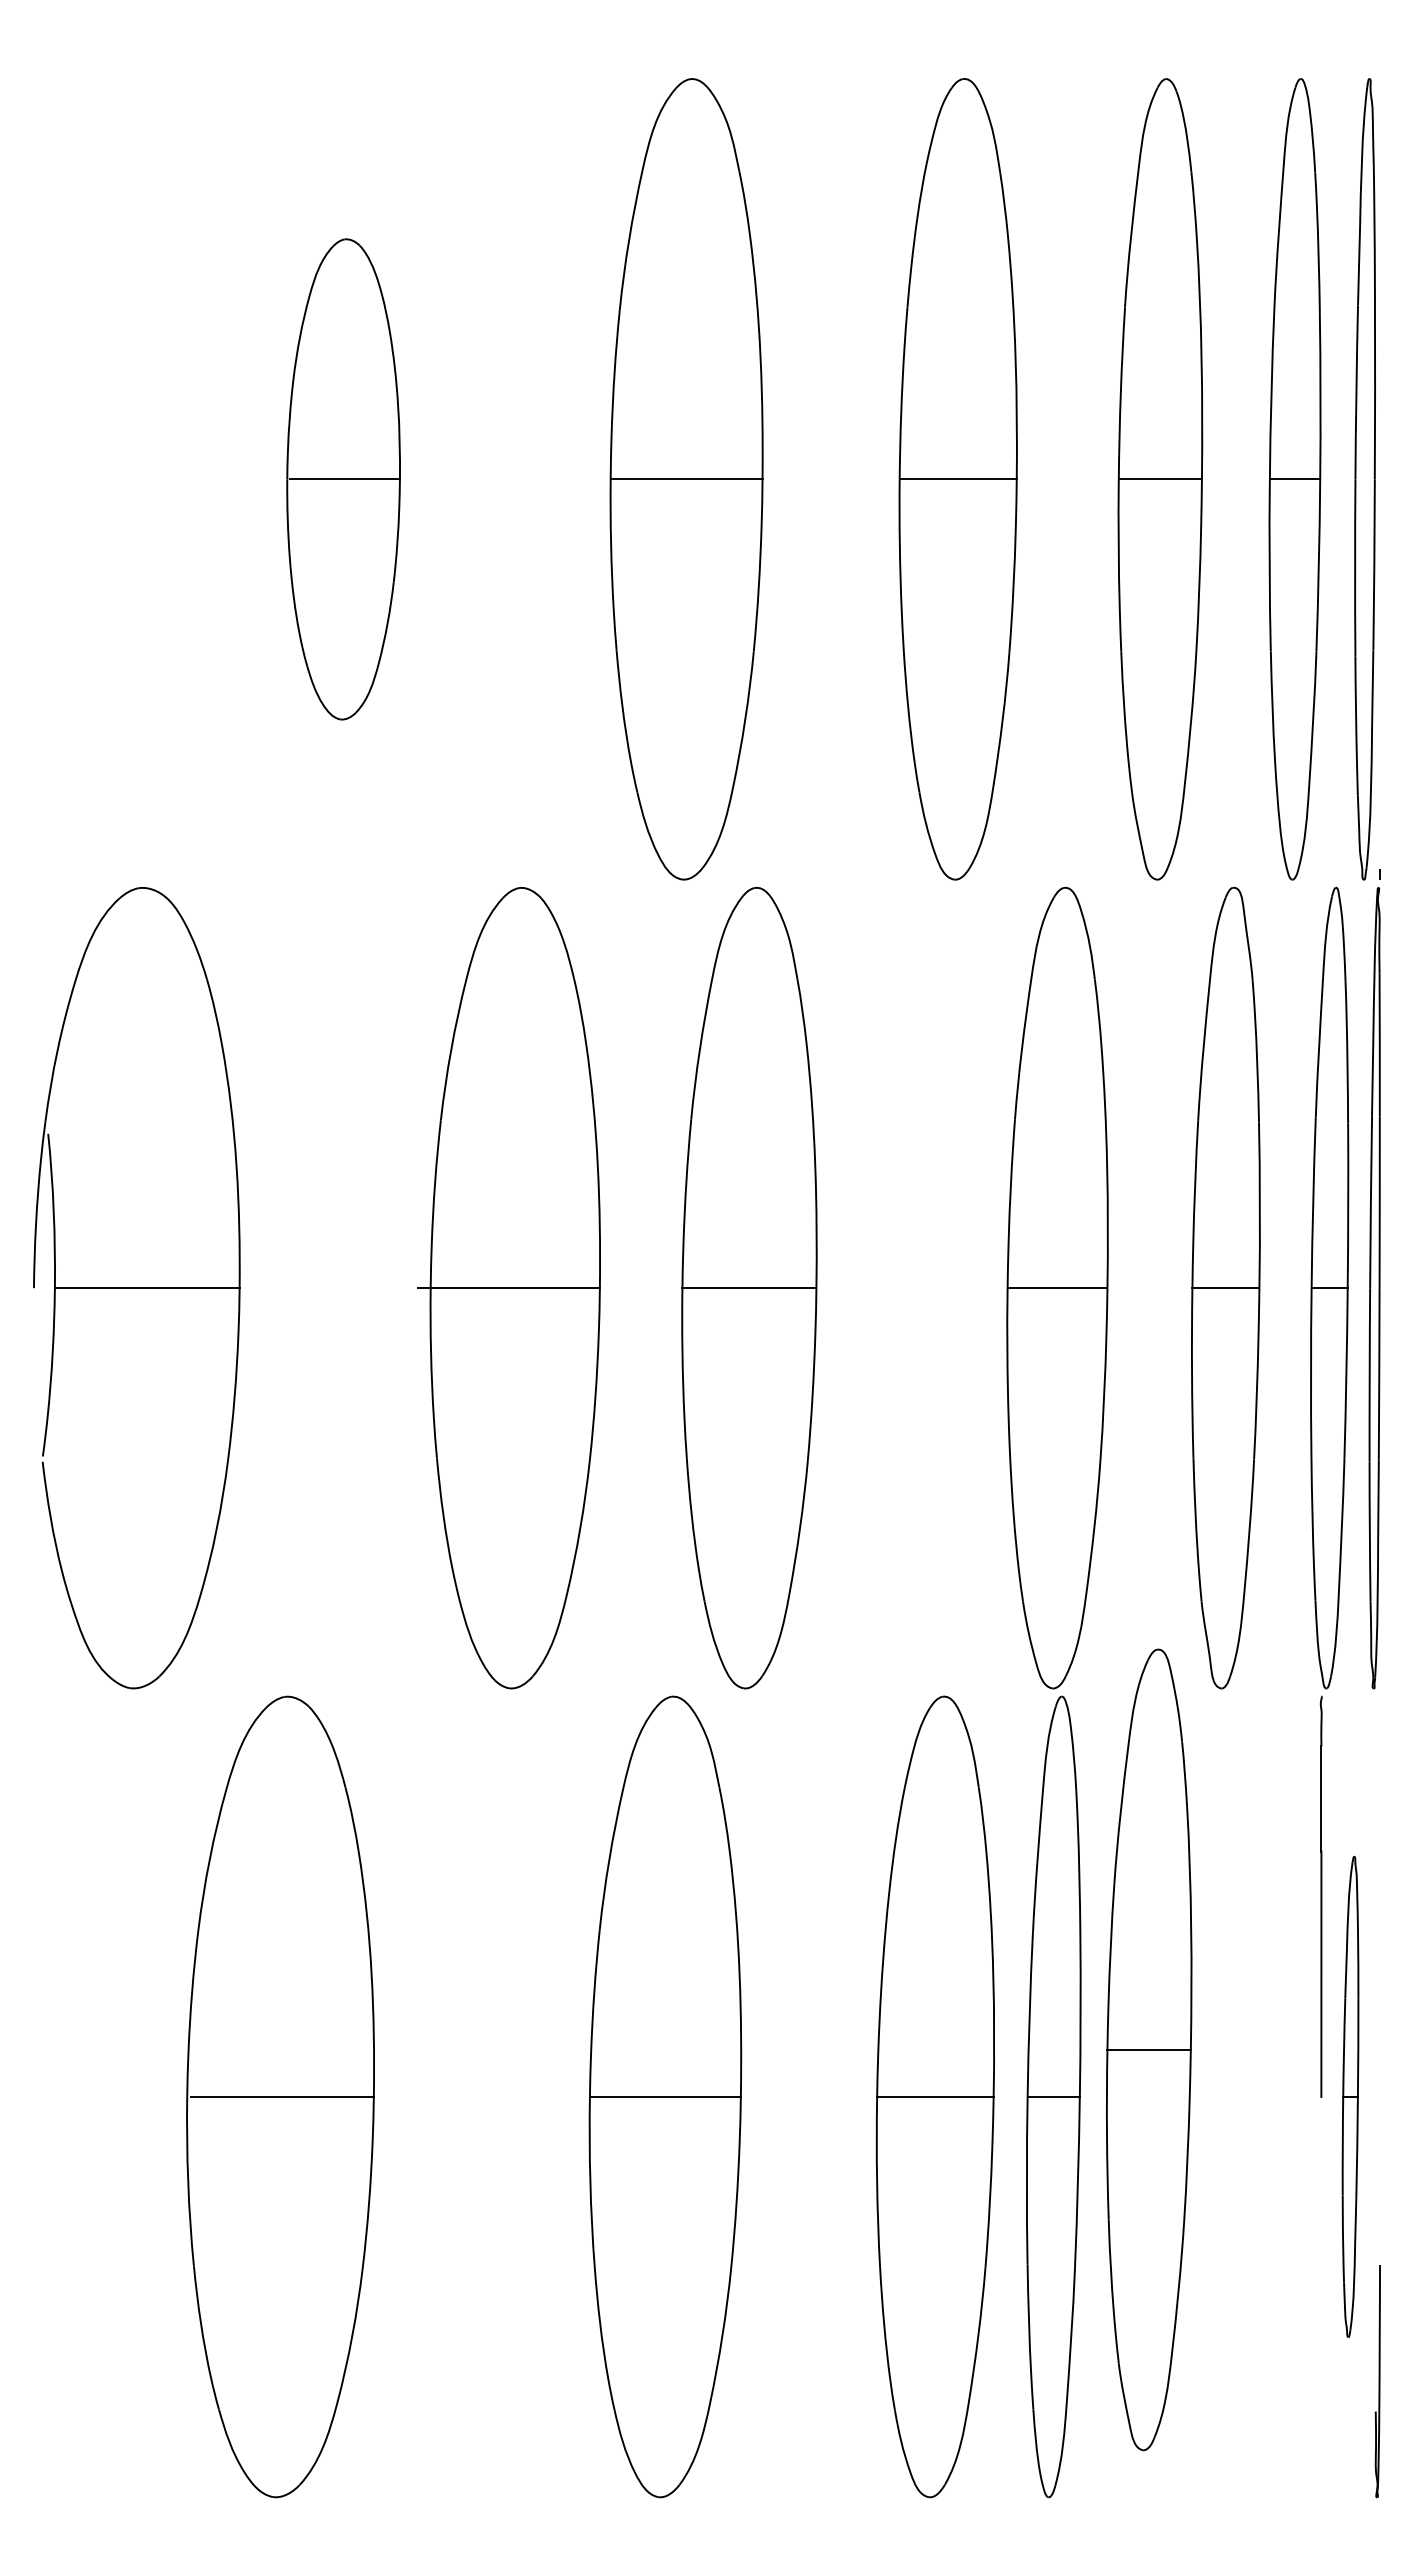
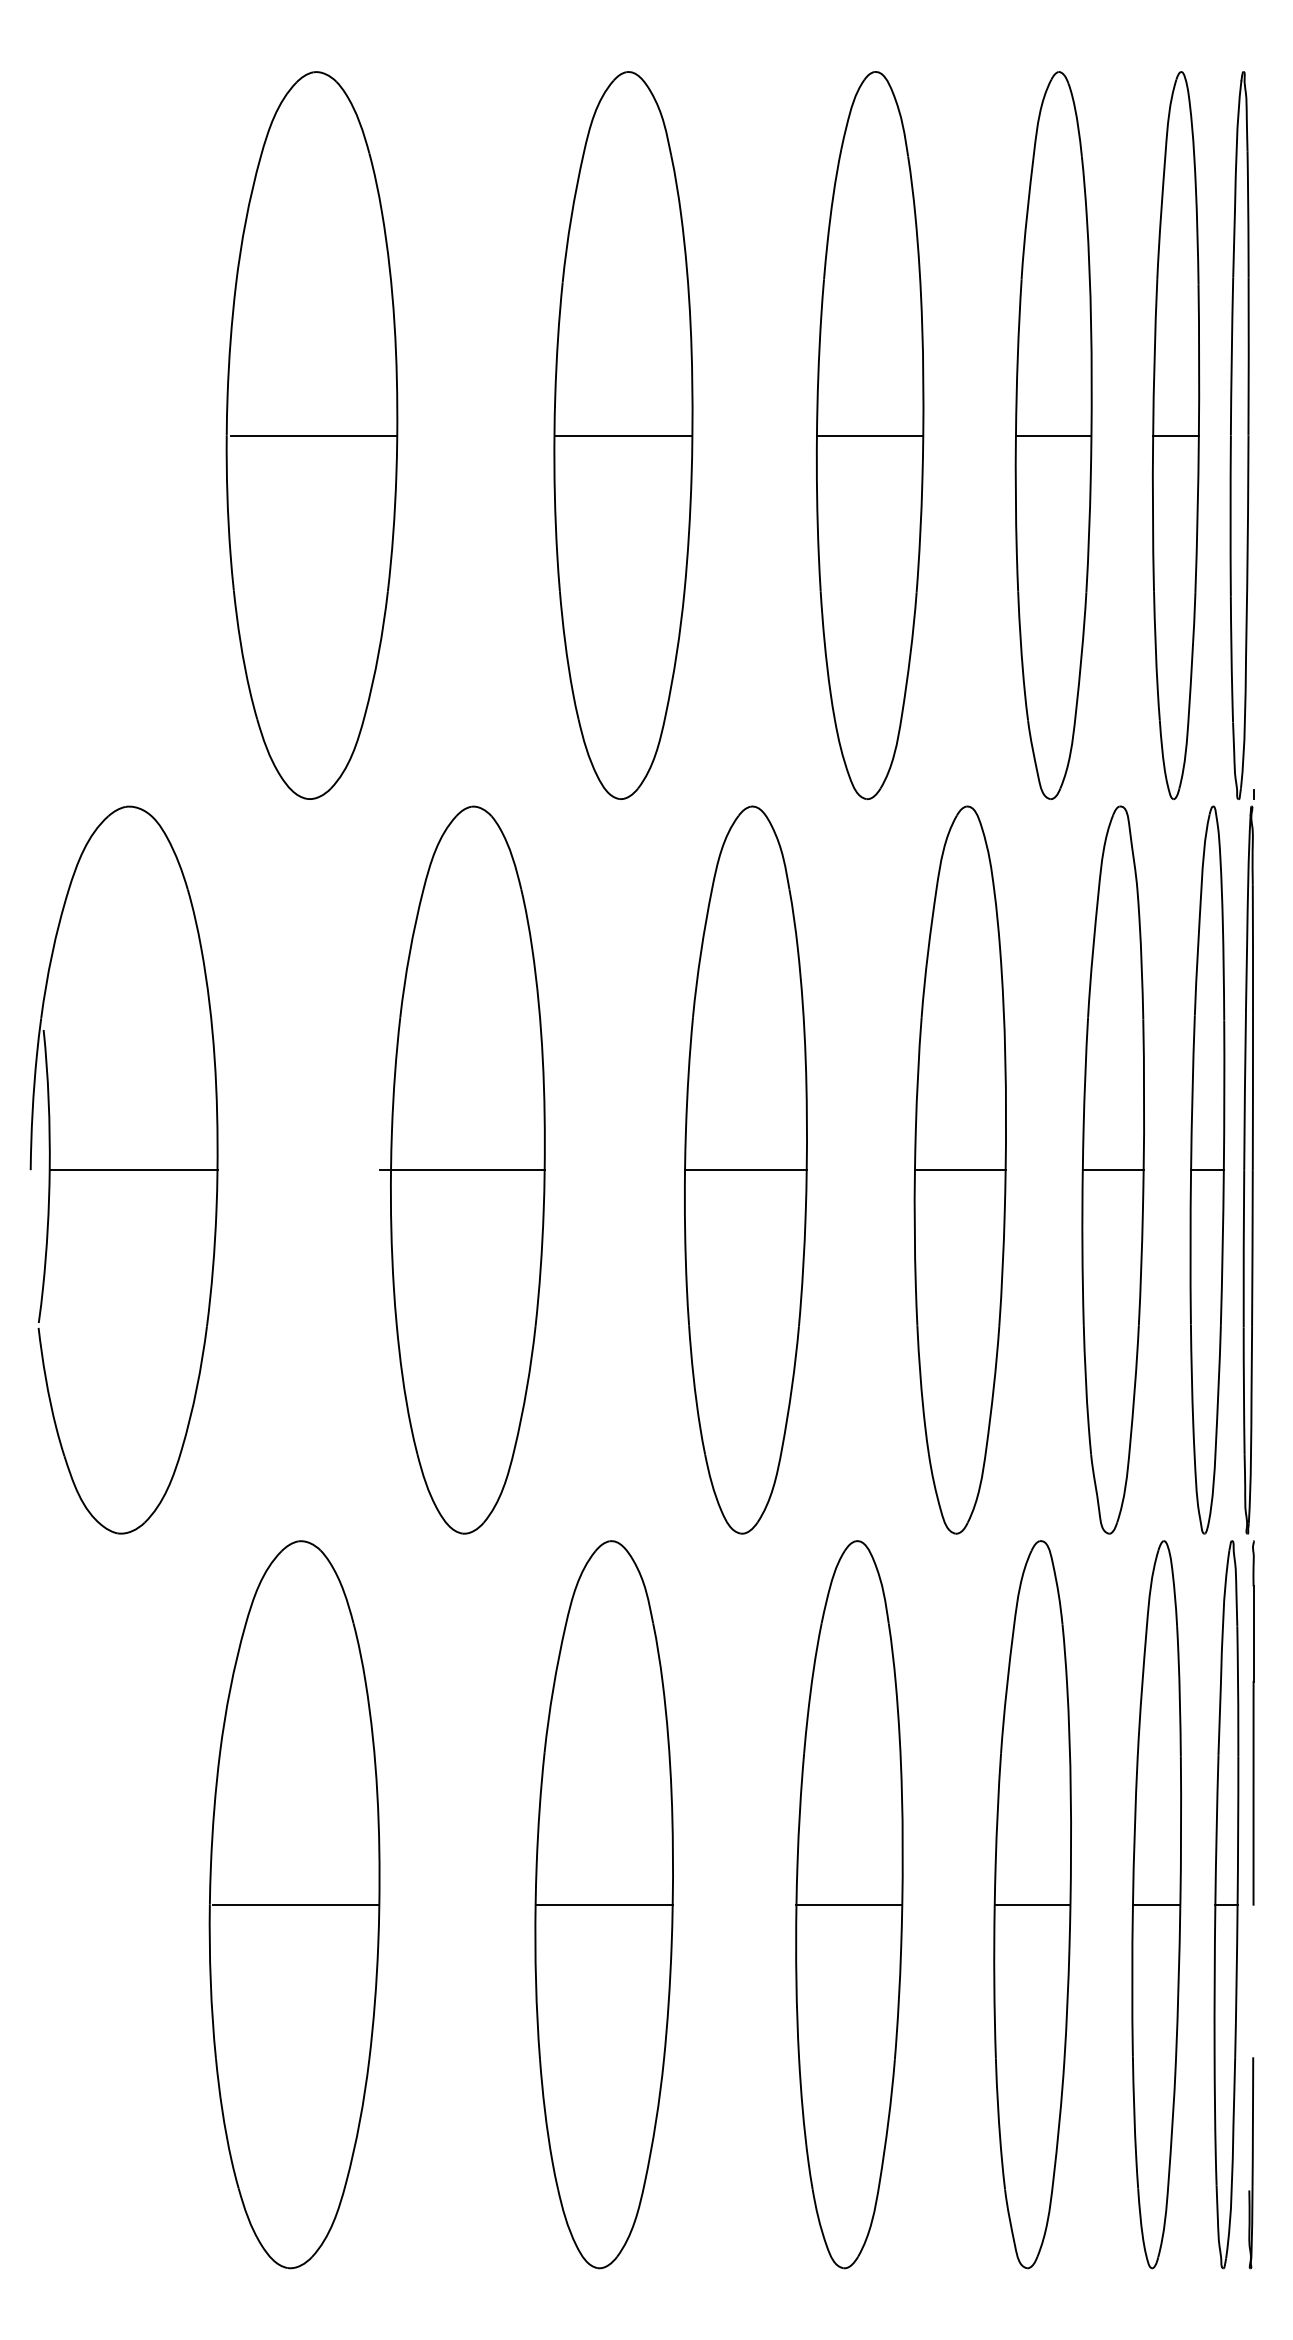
part: (343, 479) -> (311, 435), size x1.67
part: (749, 1287) -> (745, 1169), moved
line: (1320, 1896) -> (1252, 1722), moved
part: (1149, 2049) -> (1032, 1904), moved
part: (280, 2096) -> (294, 1904), moved
part: (1053, 2096) -> (1156, 1904), moved
part: (1350, 2096) -> (1226, 1904), size x1.67

